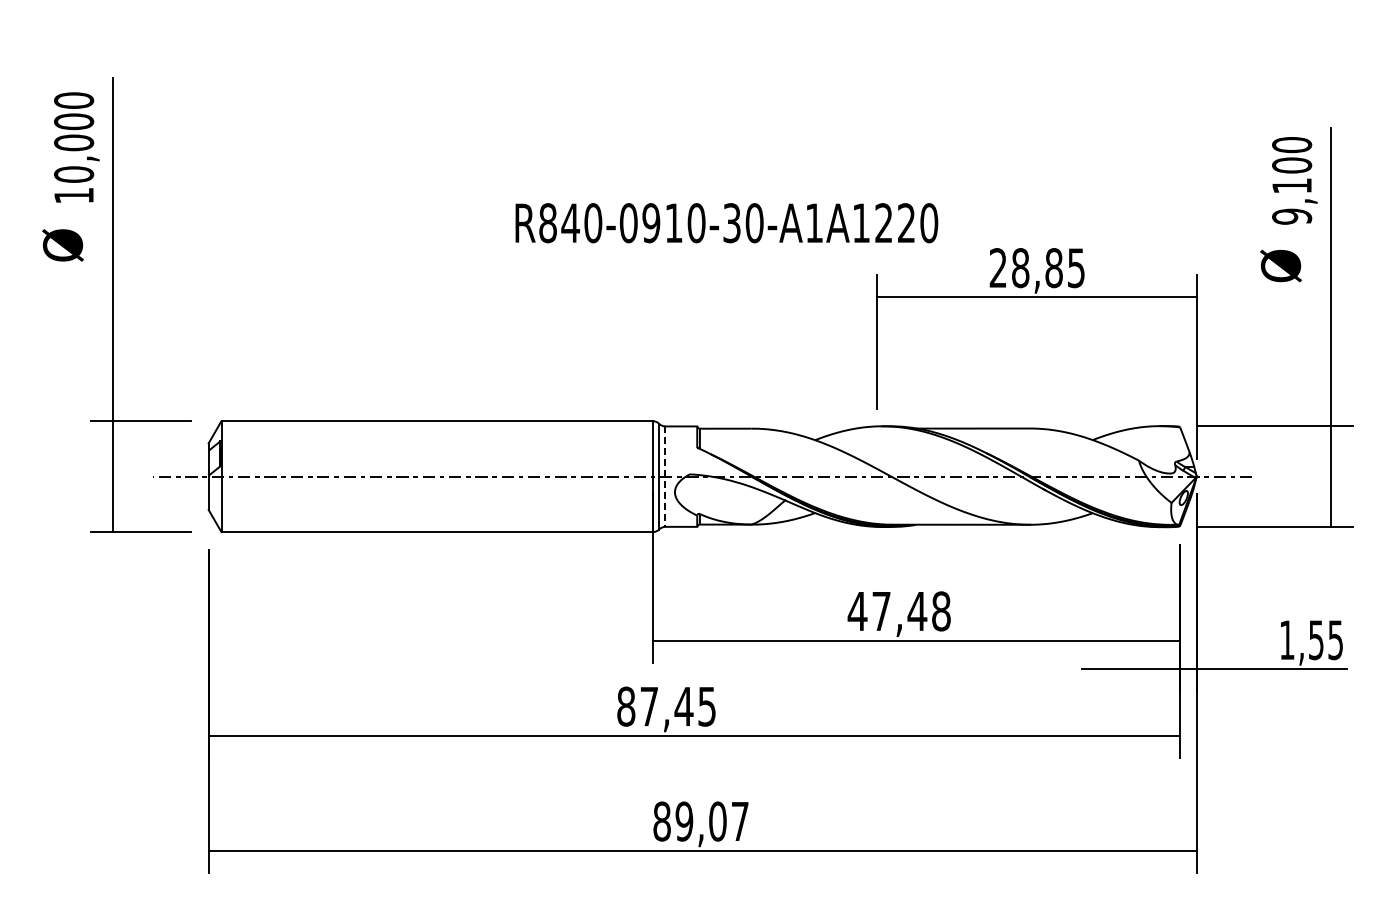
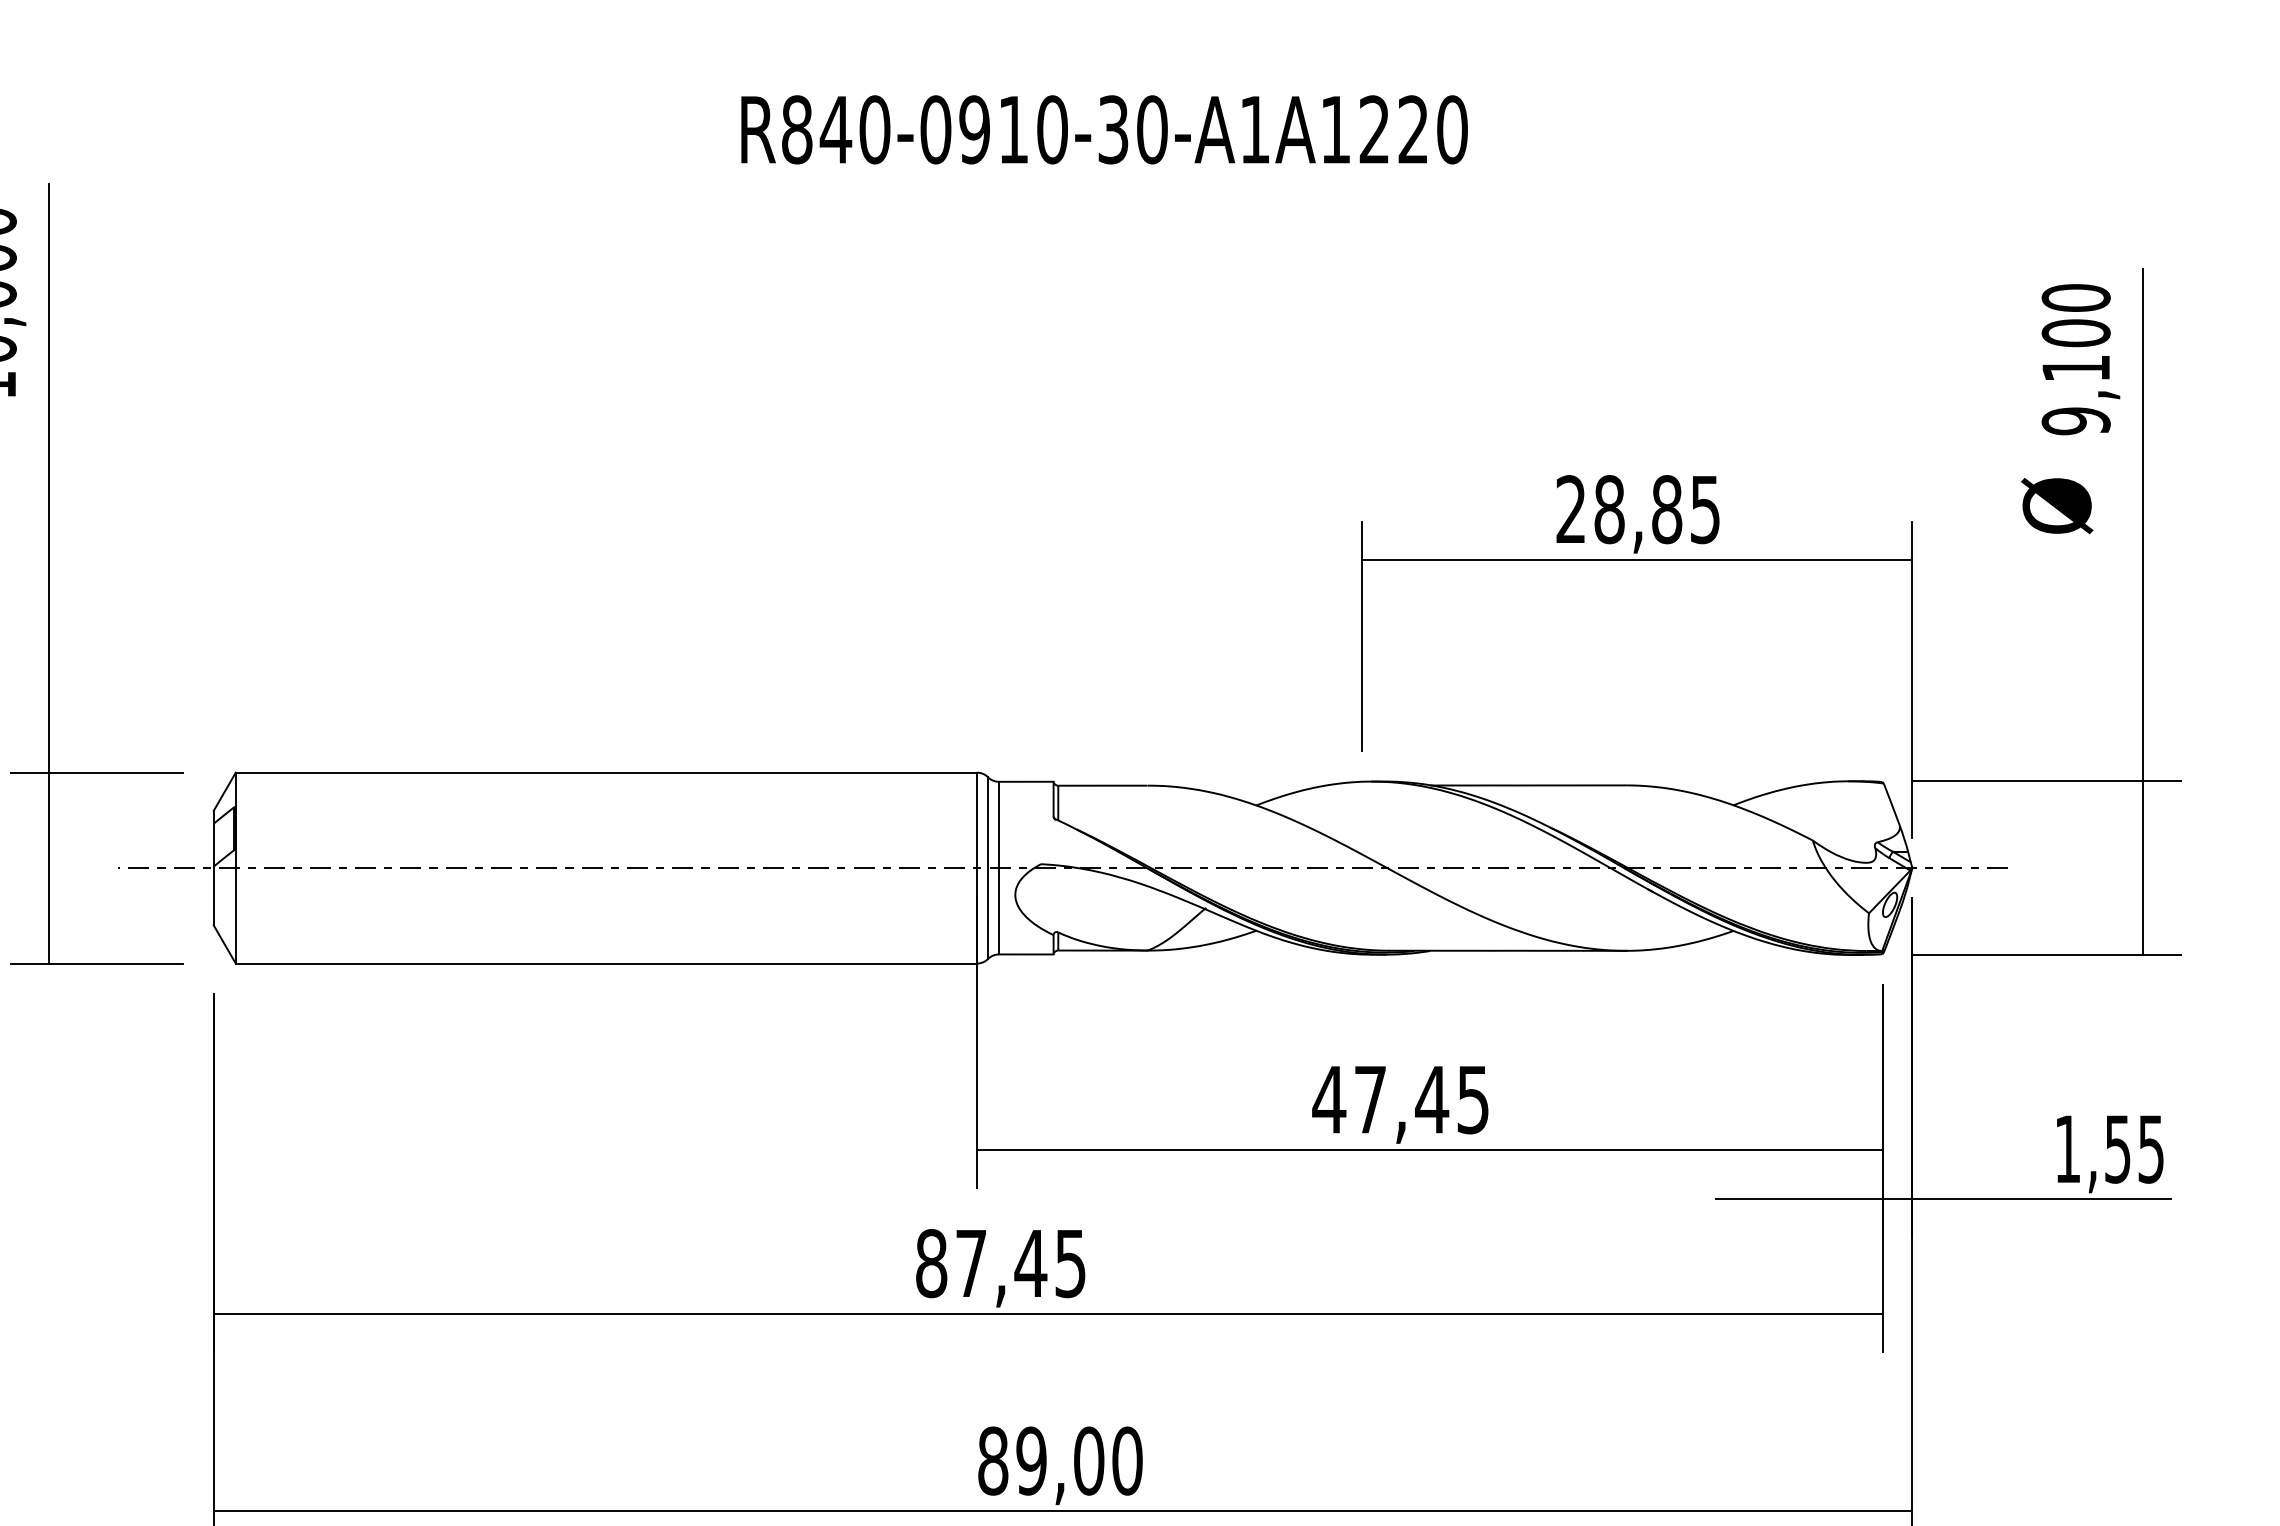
text: (726, 223) -> (1103, 130), moved
line: (665, 477) -> (999, 869), dashed -> solid
text: (941, 611) -> (1473, 1099), 47,48 -> 47,45
text: (740, 821) -> (1127, 1460), 89,07 -> 89,00

